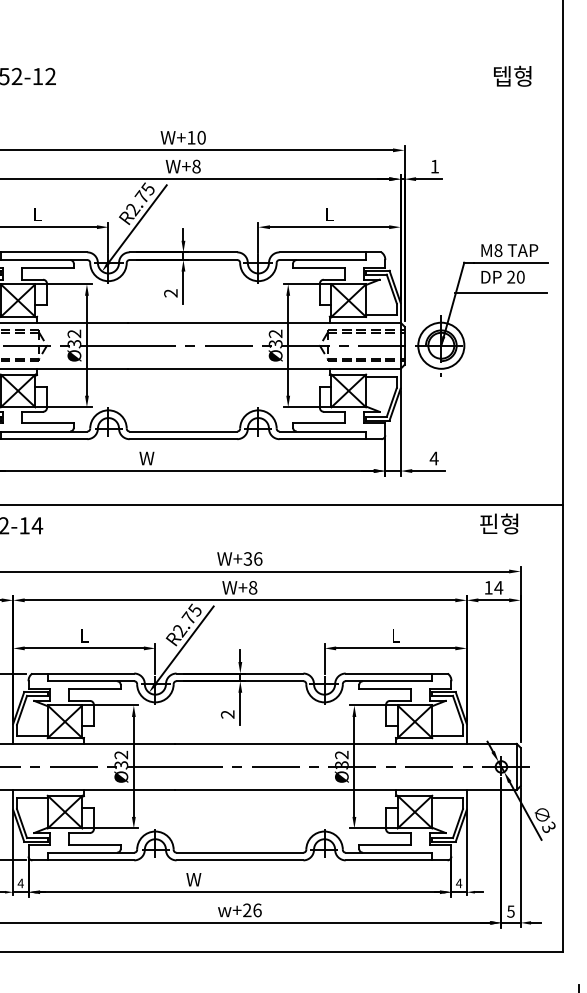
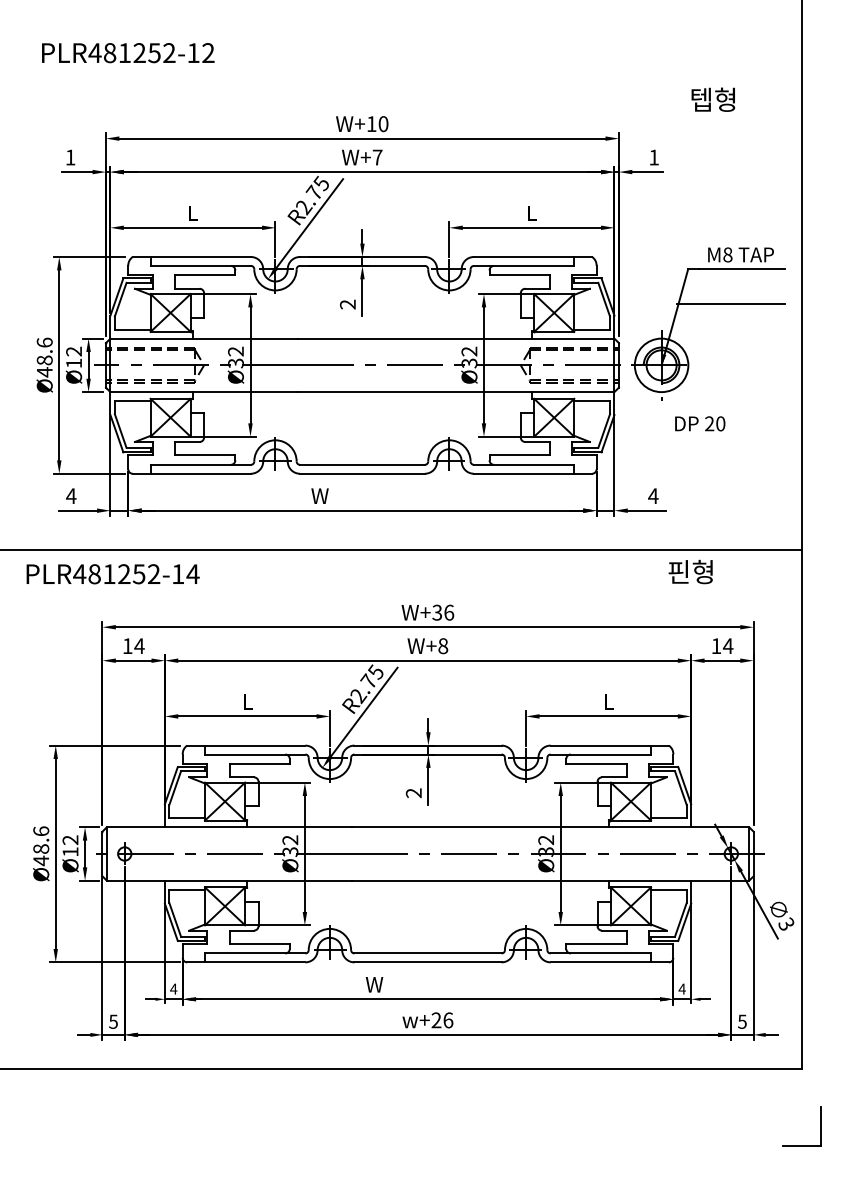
text: (512, 76) -> (713, 99), moved
text: (196, 166) -> (377, 157), W+8 -> W+7
text: (503, 276) -> (700, 423), moved
text: (498, 523) -> (690, 571), moved

